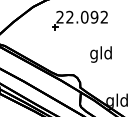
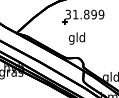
text: (81, 17) -> (84, 14), 22.092 -> 31.899
text: (100, 54) -> (76, 38), moved

